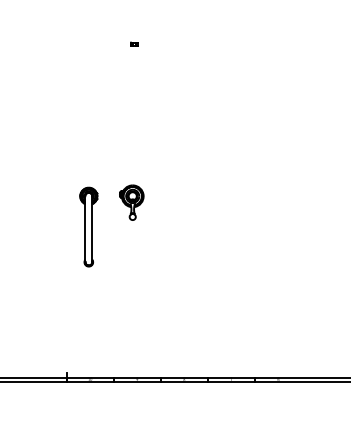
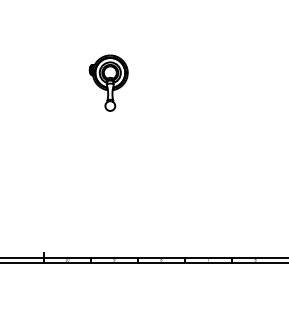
part: (131, 202) -> (108, 82), size x1.6
part: (88, 226) -> (65, 106), removed

